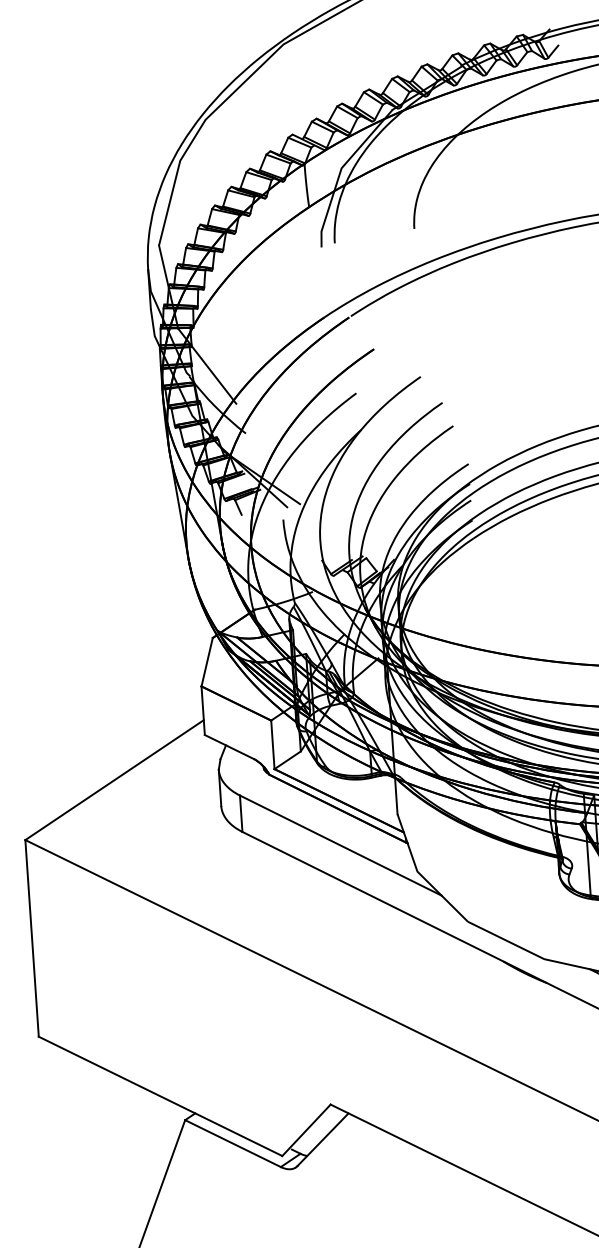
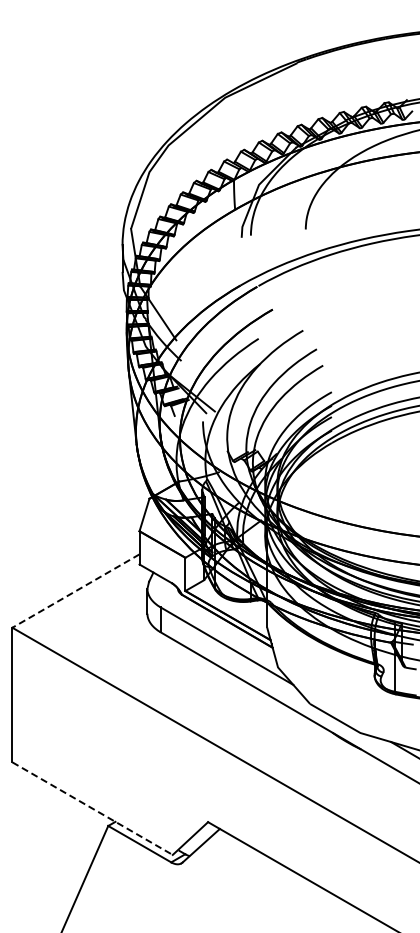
line: (113, 780) -> (75, 591), solid -> dashed
line: (160, 1096) -> (92, 808), solid -> dashed

